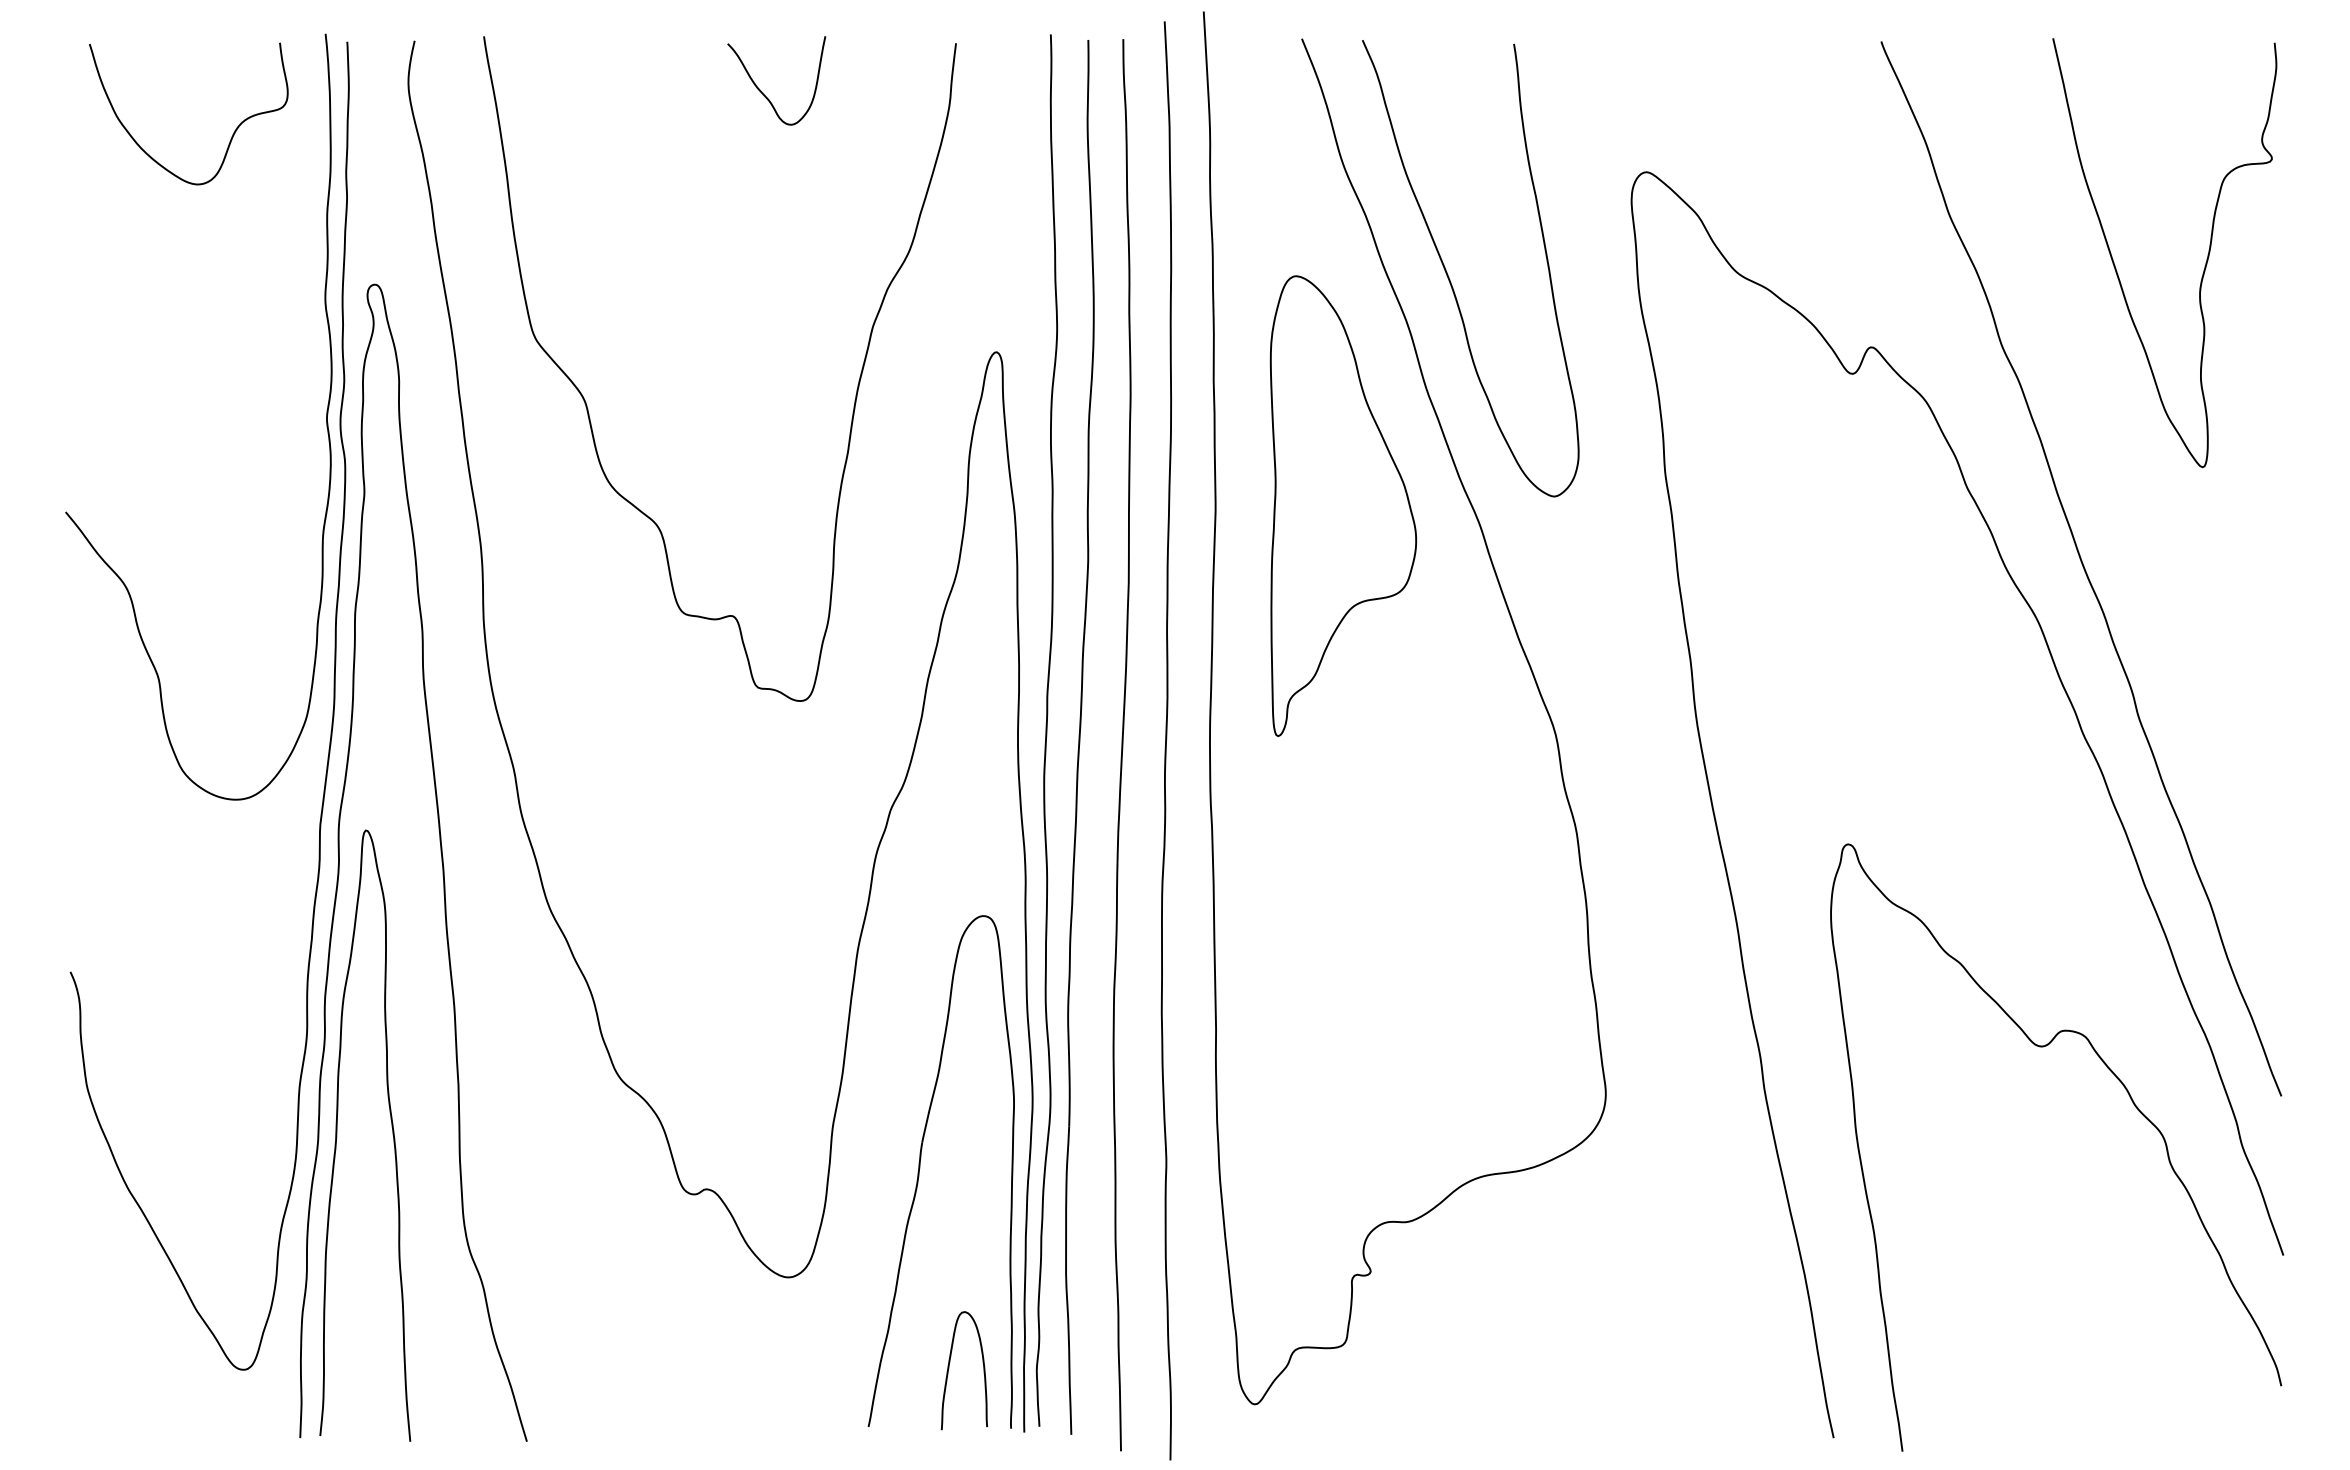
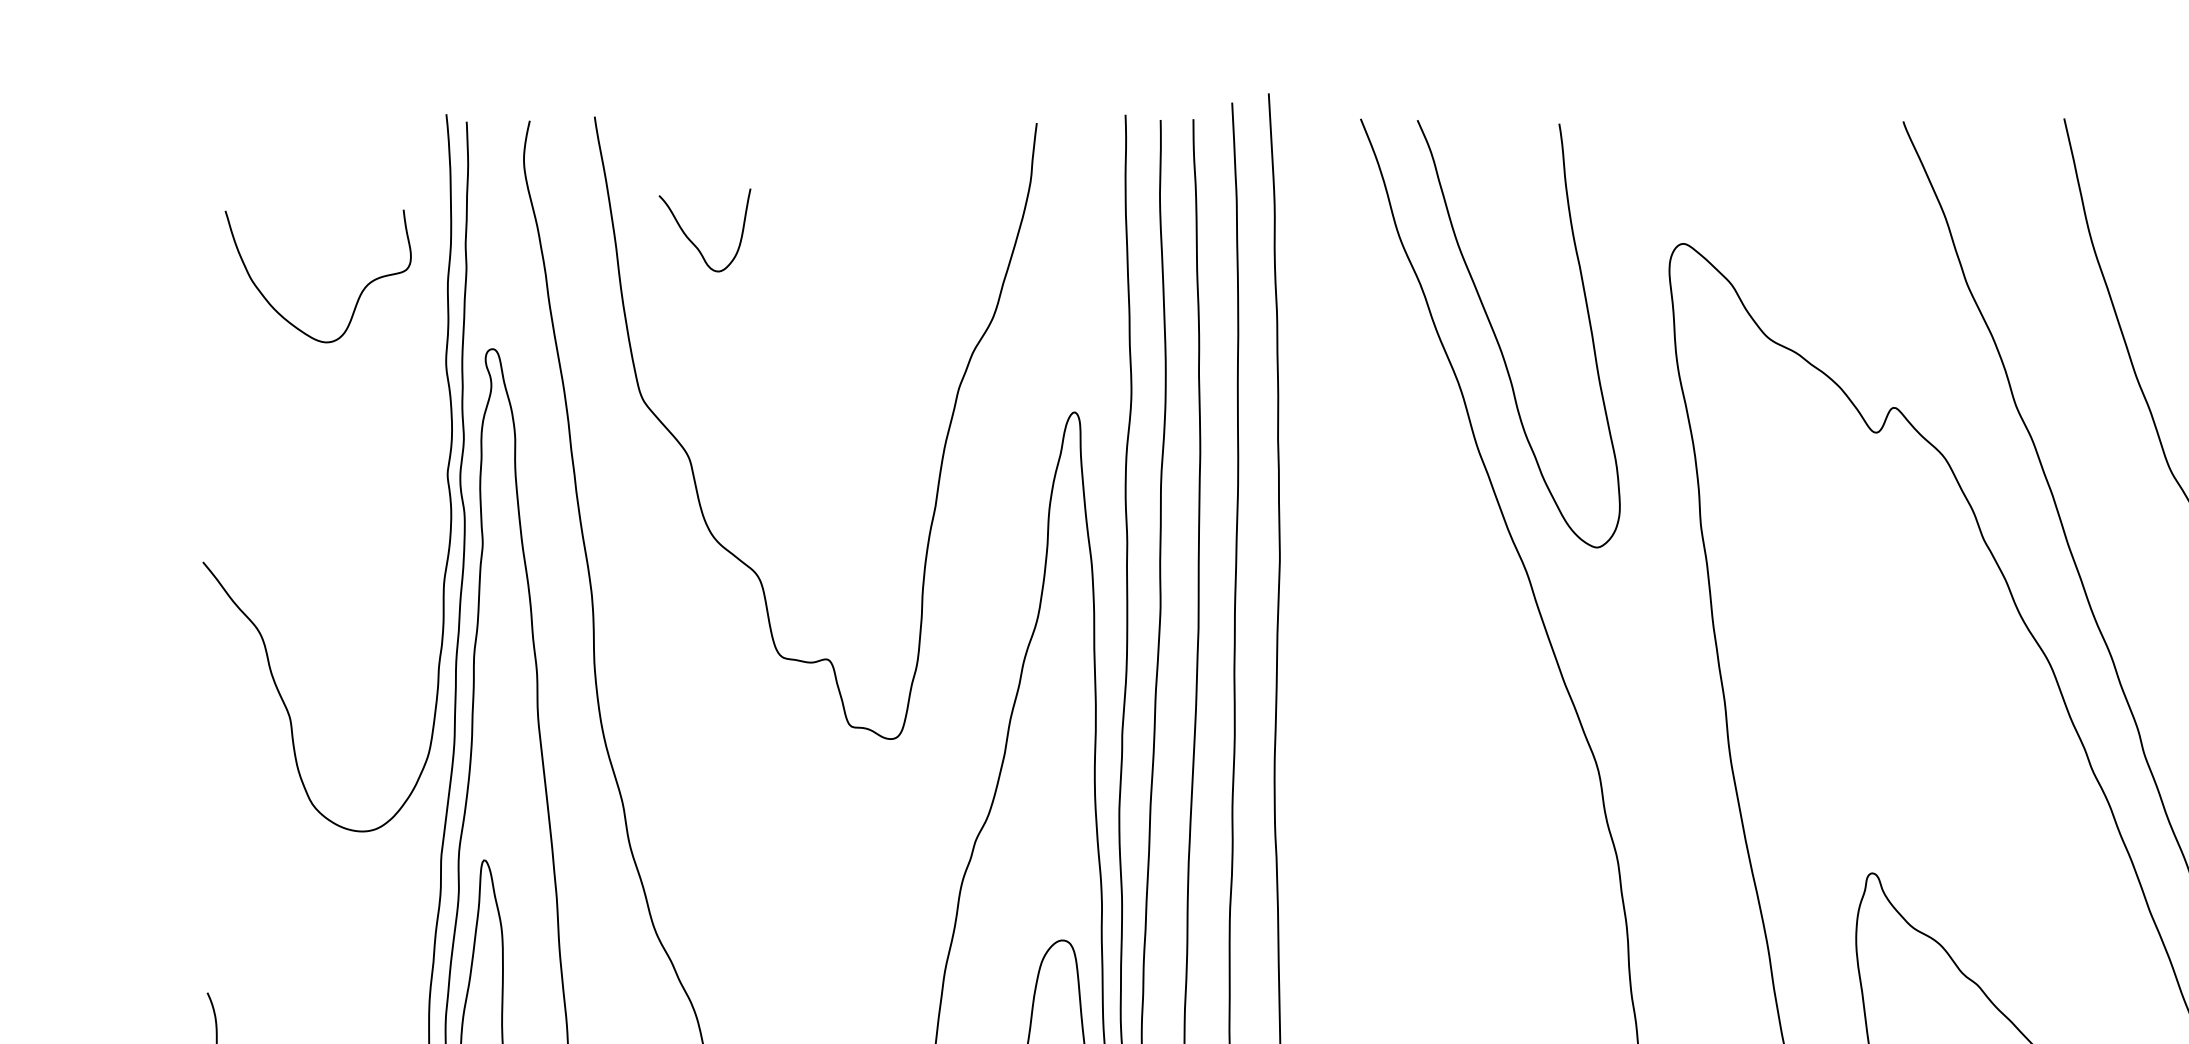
curve: (762, 91) -> (691, 240), moved
curve: (232, 134) -> (359, 295), moved
part: (1343, 505) -> (1399, 555), removed

